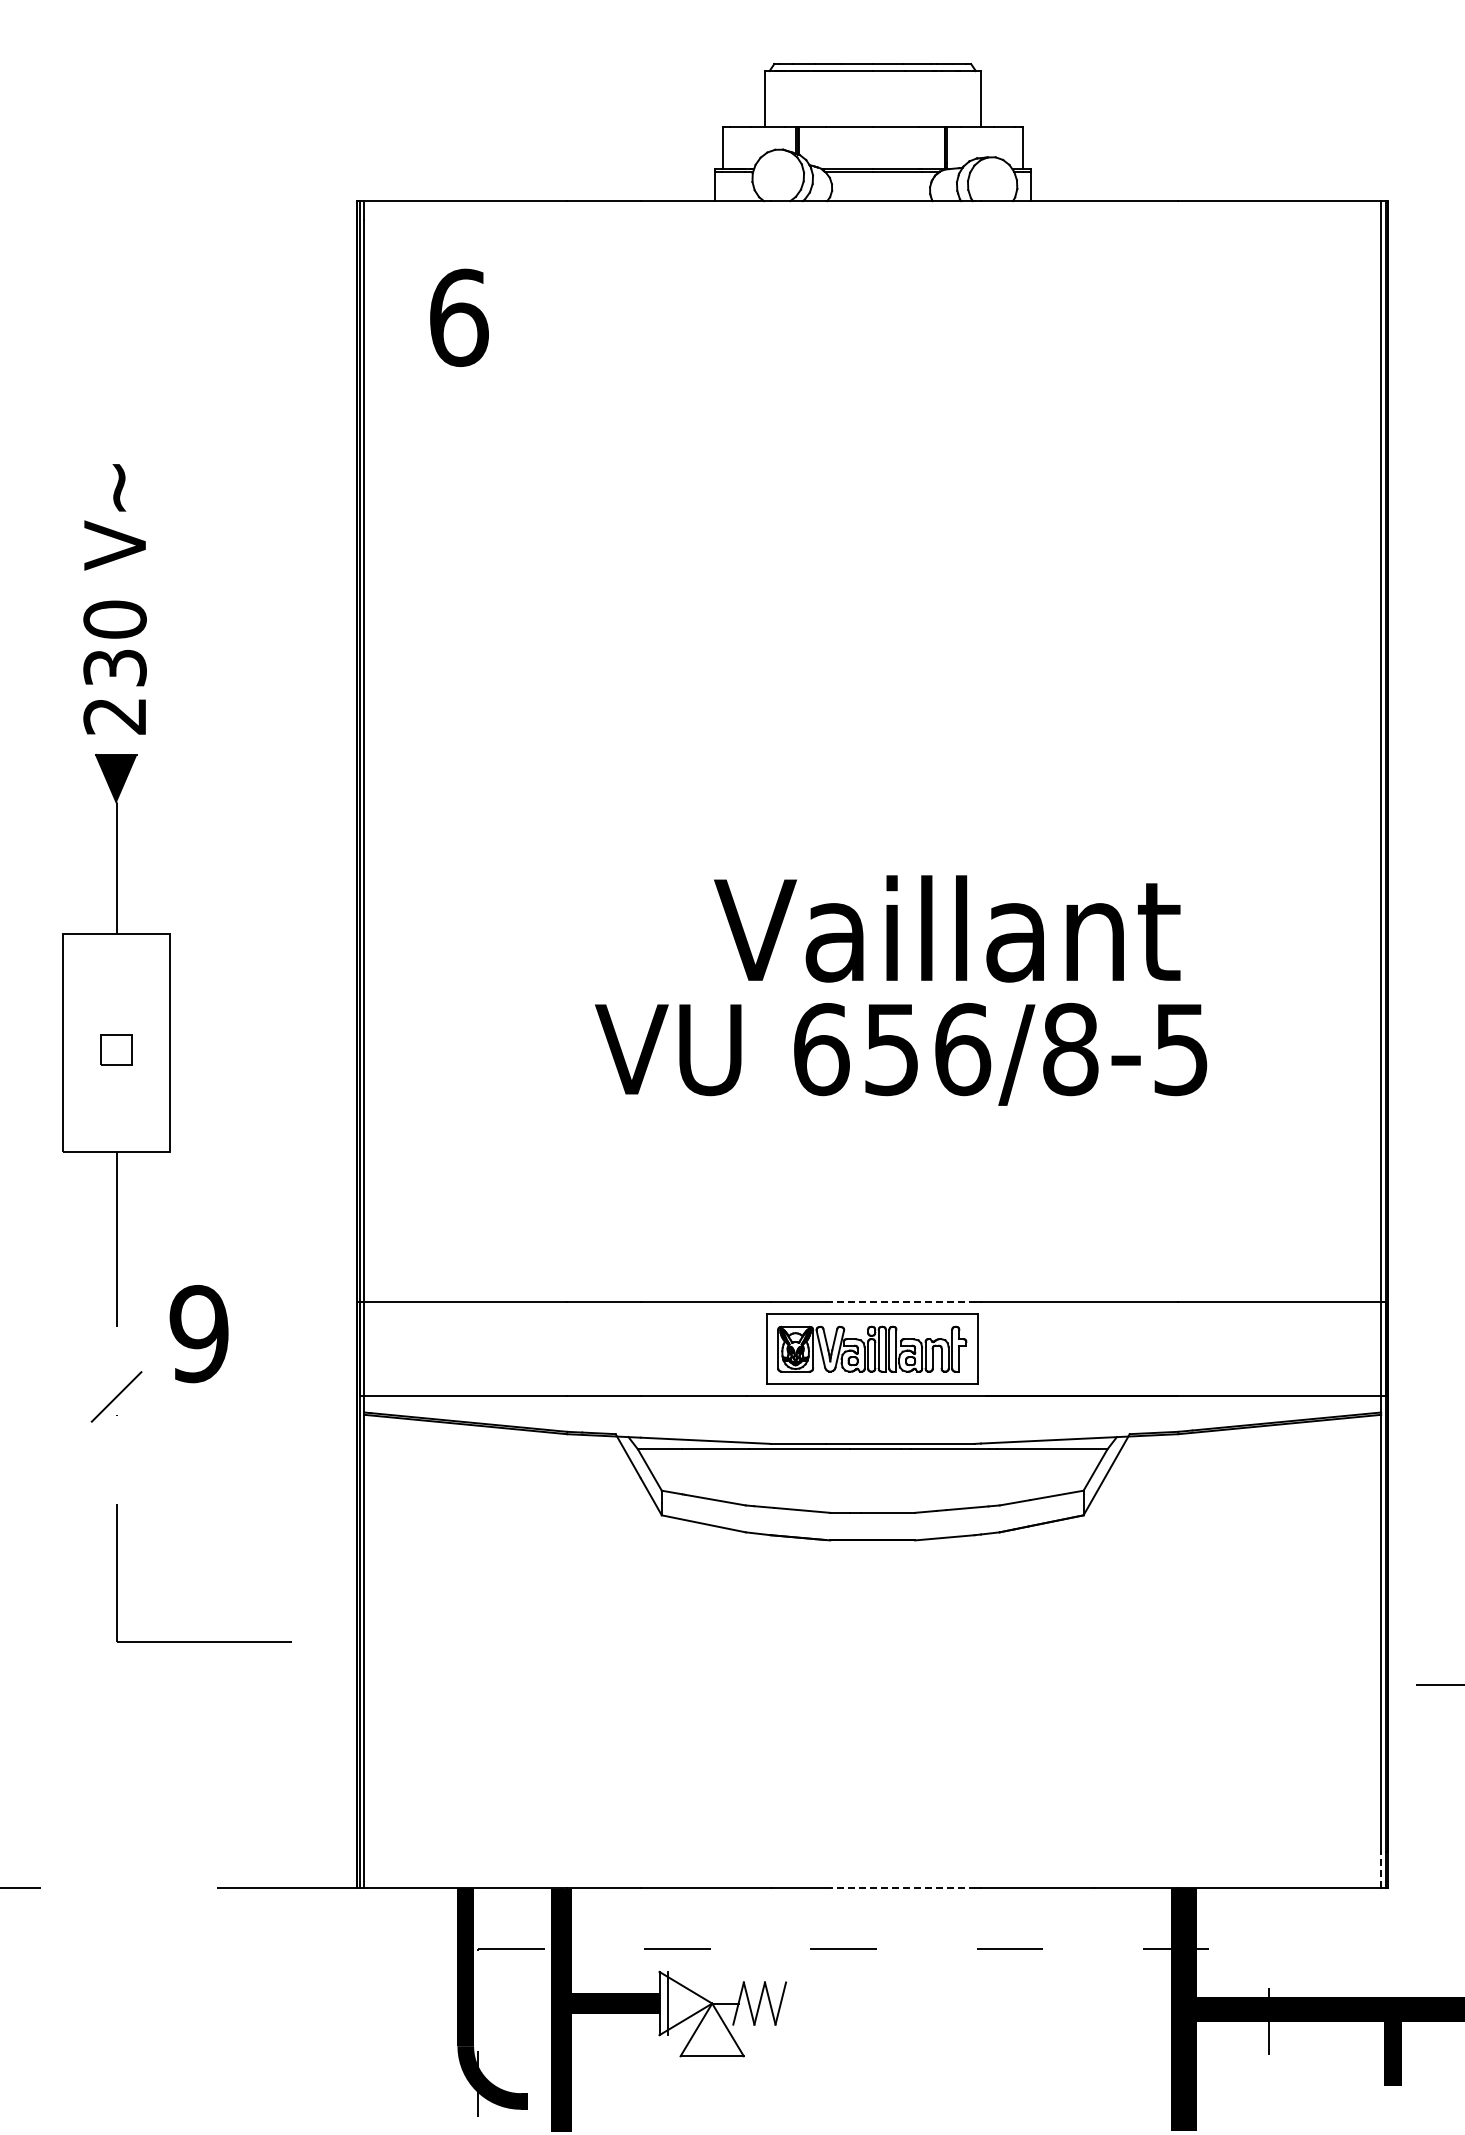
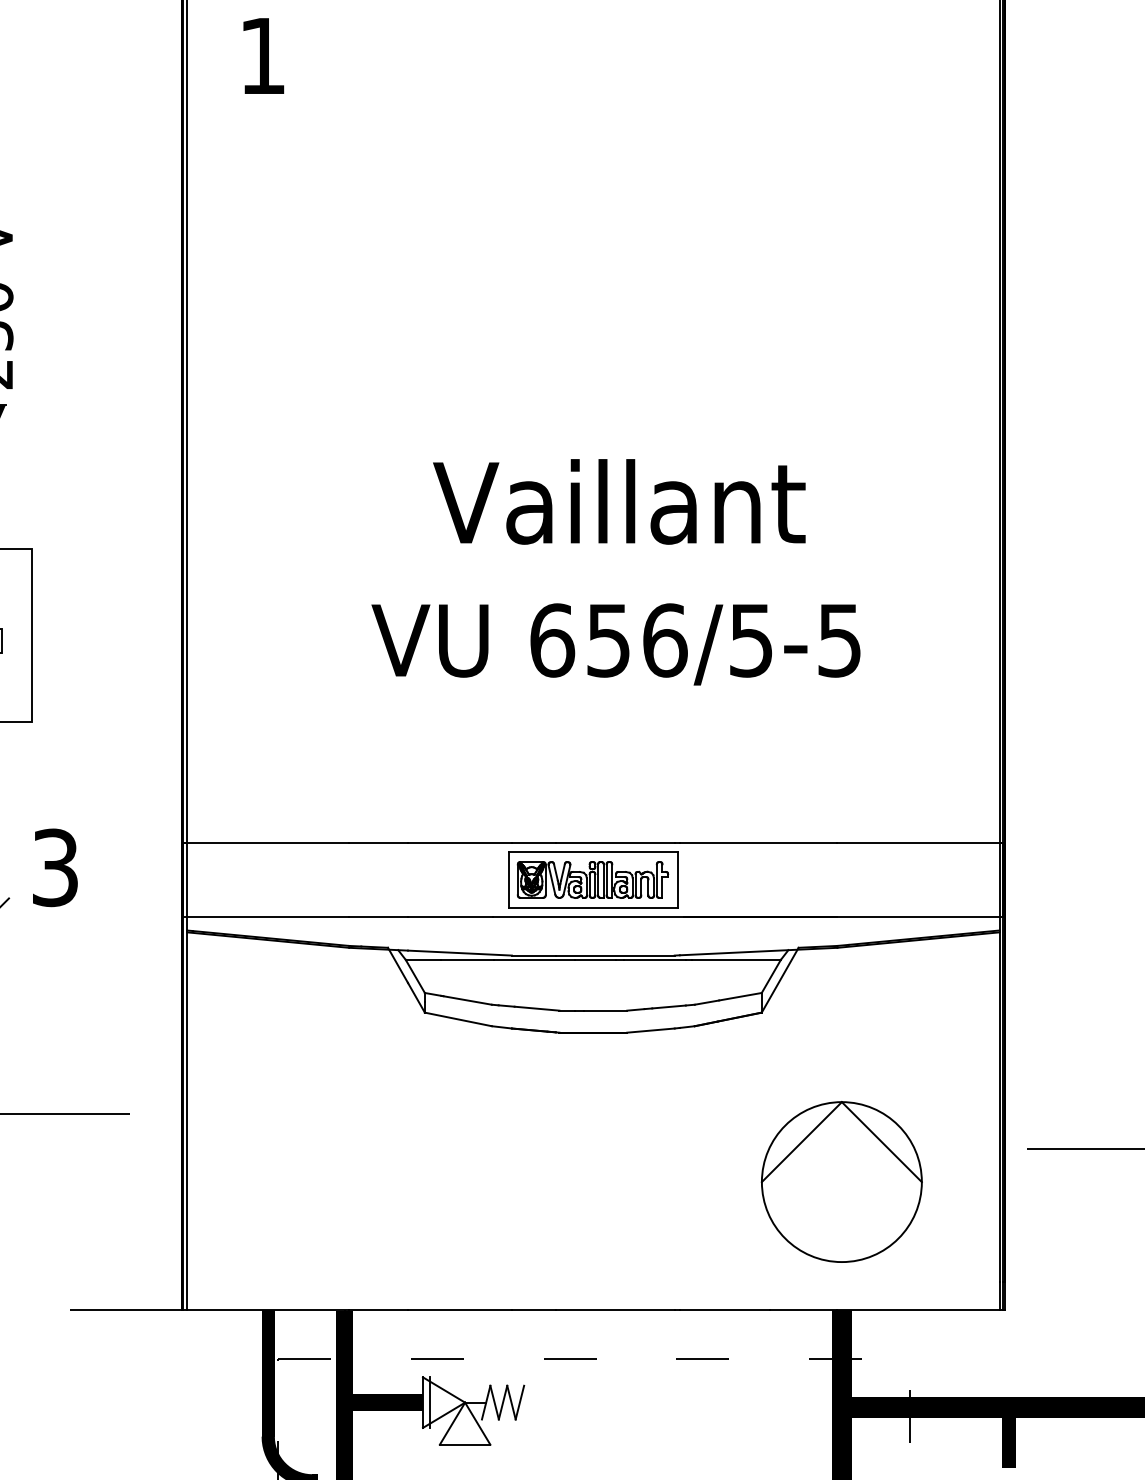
text: (459, 317) -> (263, 55), 6 -> 1
text: (947, 928) -> (619, 501), moved
text: (1070, 1049) -> (751, 640), 656/8-5 -> 656/5-5
line: (900, 1302) -> (615, 842), dashed -> solid
text: (198, 1334) -> (54, 868), 9 -> 3
part: (1183, 1727) -> (841, 1182), added
line: (1381, 1870) -> (999, 1296), dashed -> solid
line: (900, 1888) -> (615, 1310), dashed -> solid

